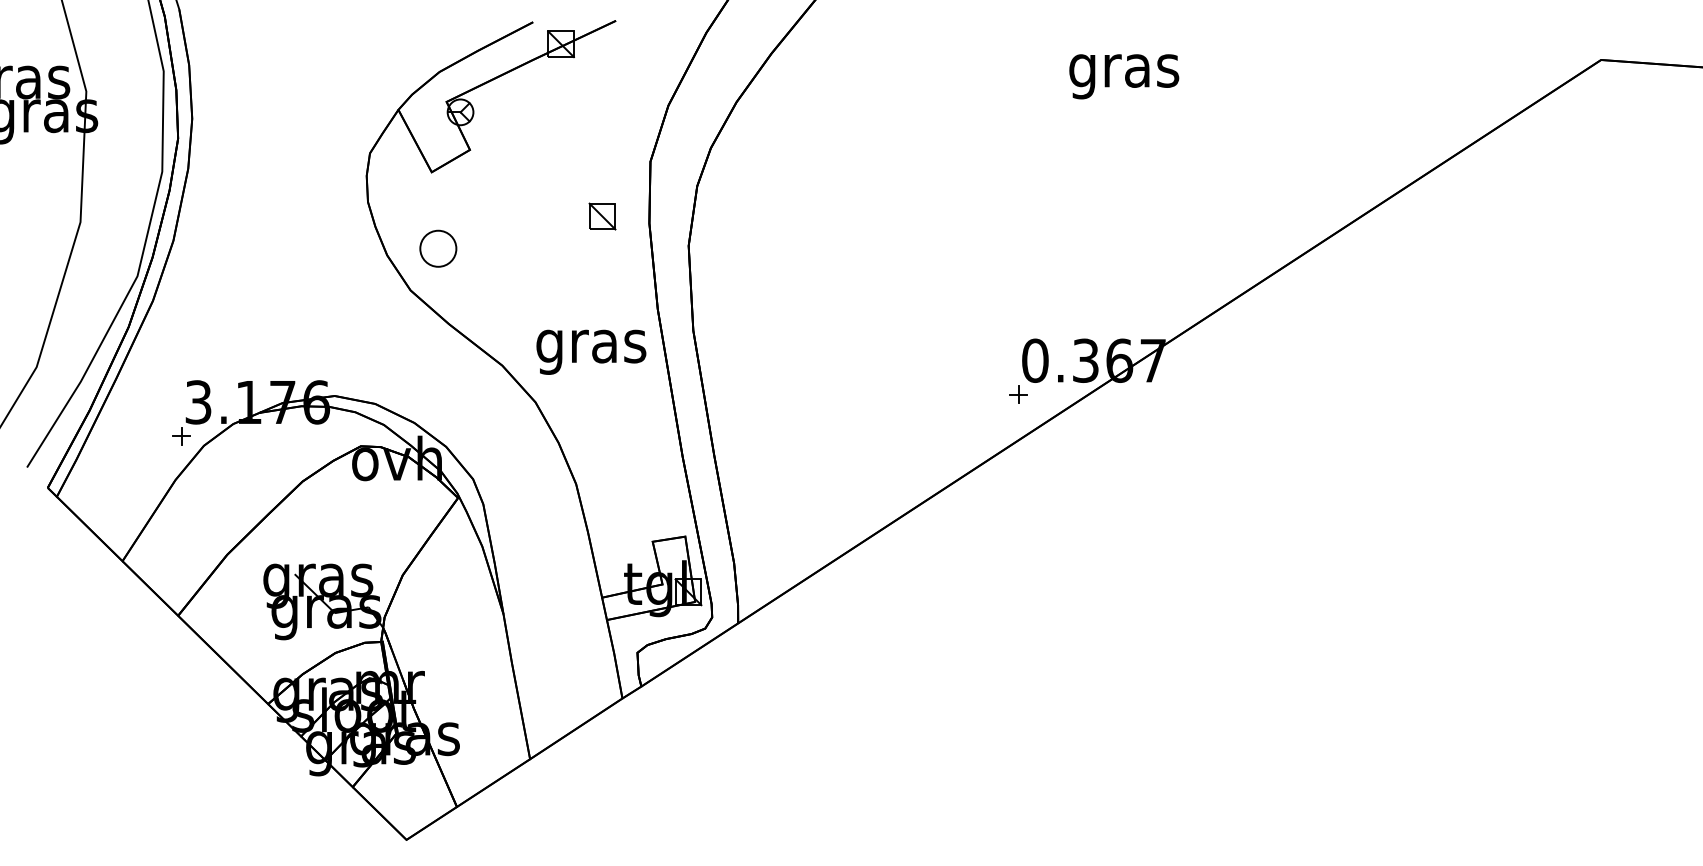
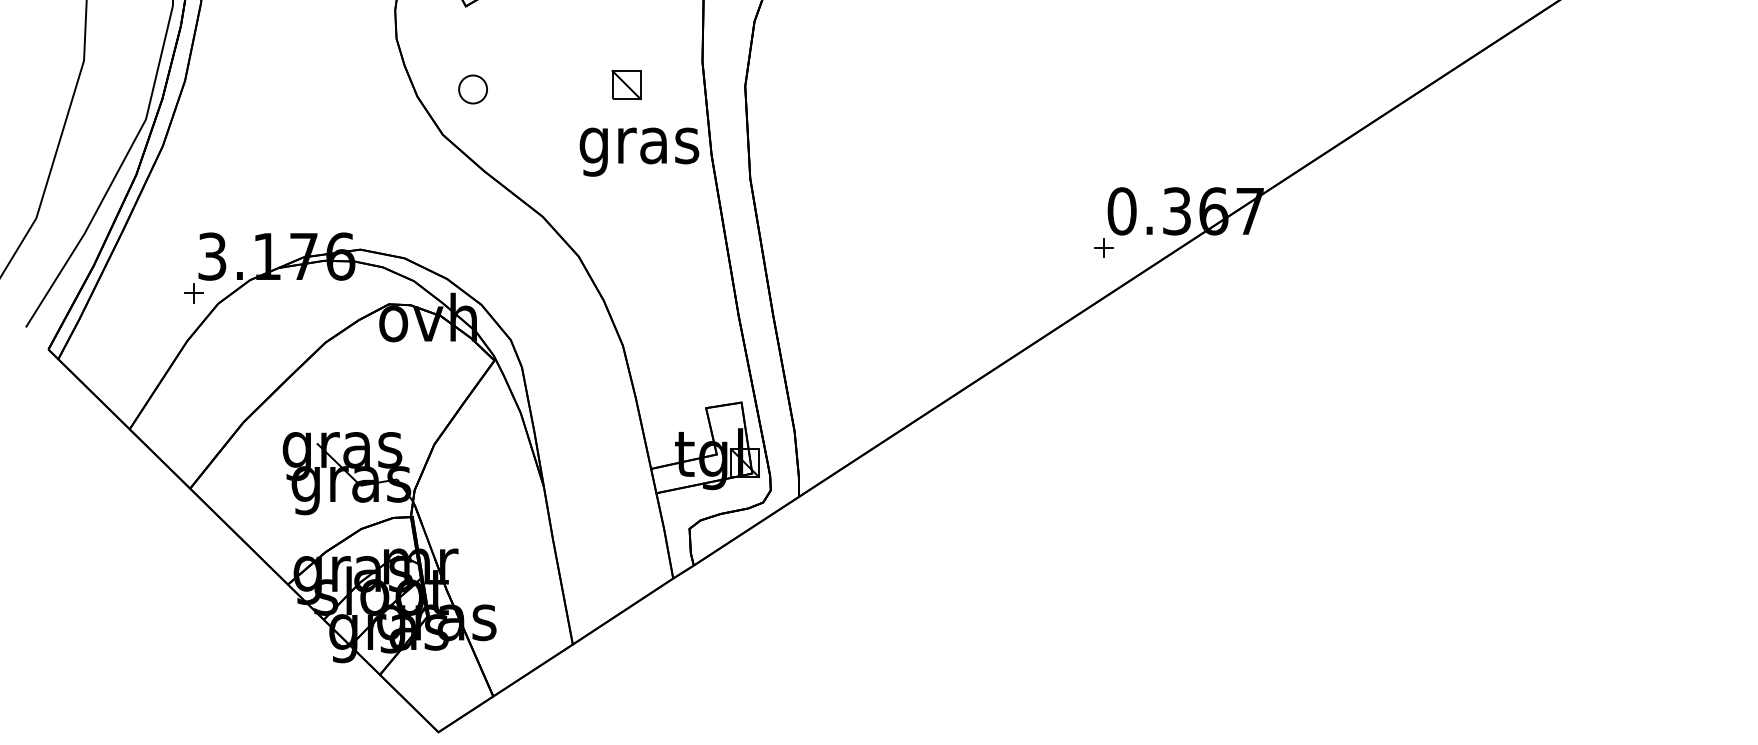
part: (602, 216) -> (626, 84), moved
part: (438, 248) -> (473, 89), size x0.71
text: (591, 351) -> (639, 151), moved

